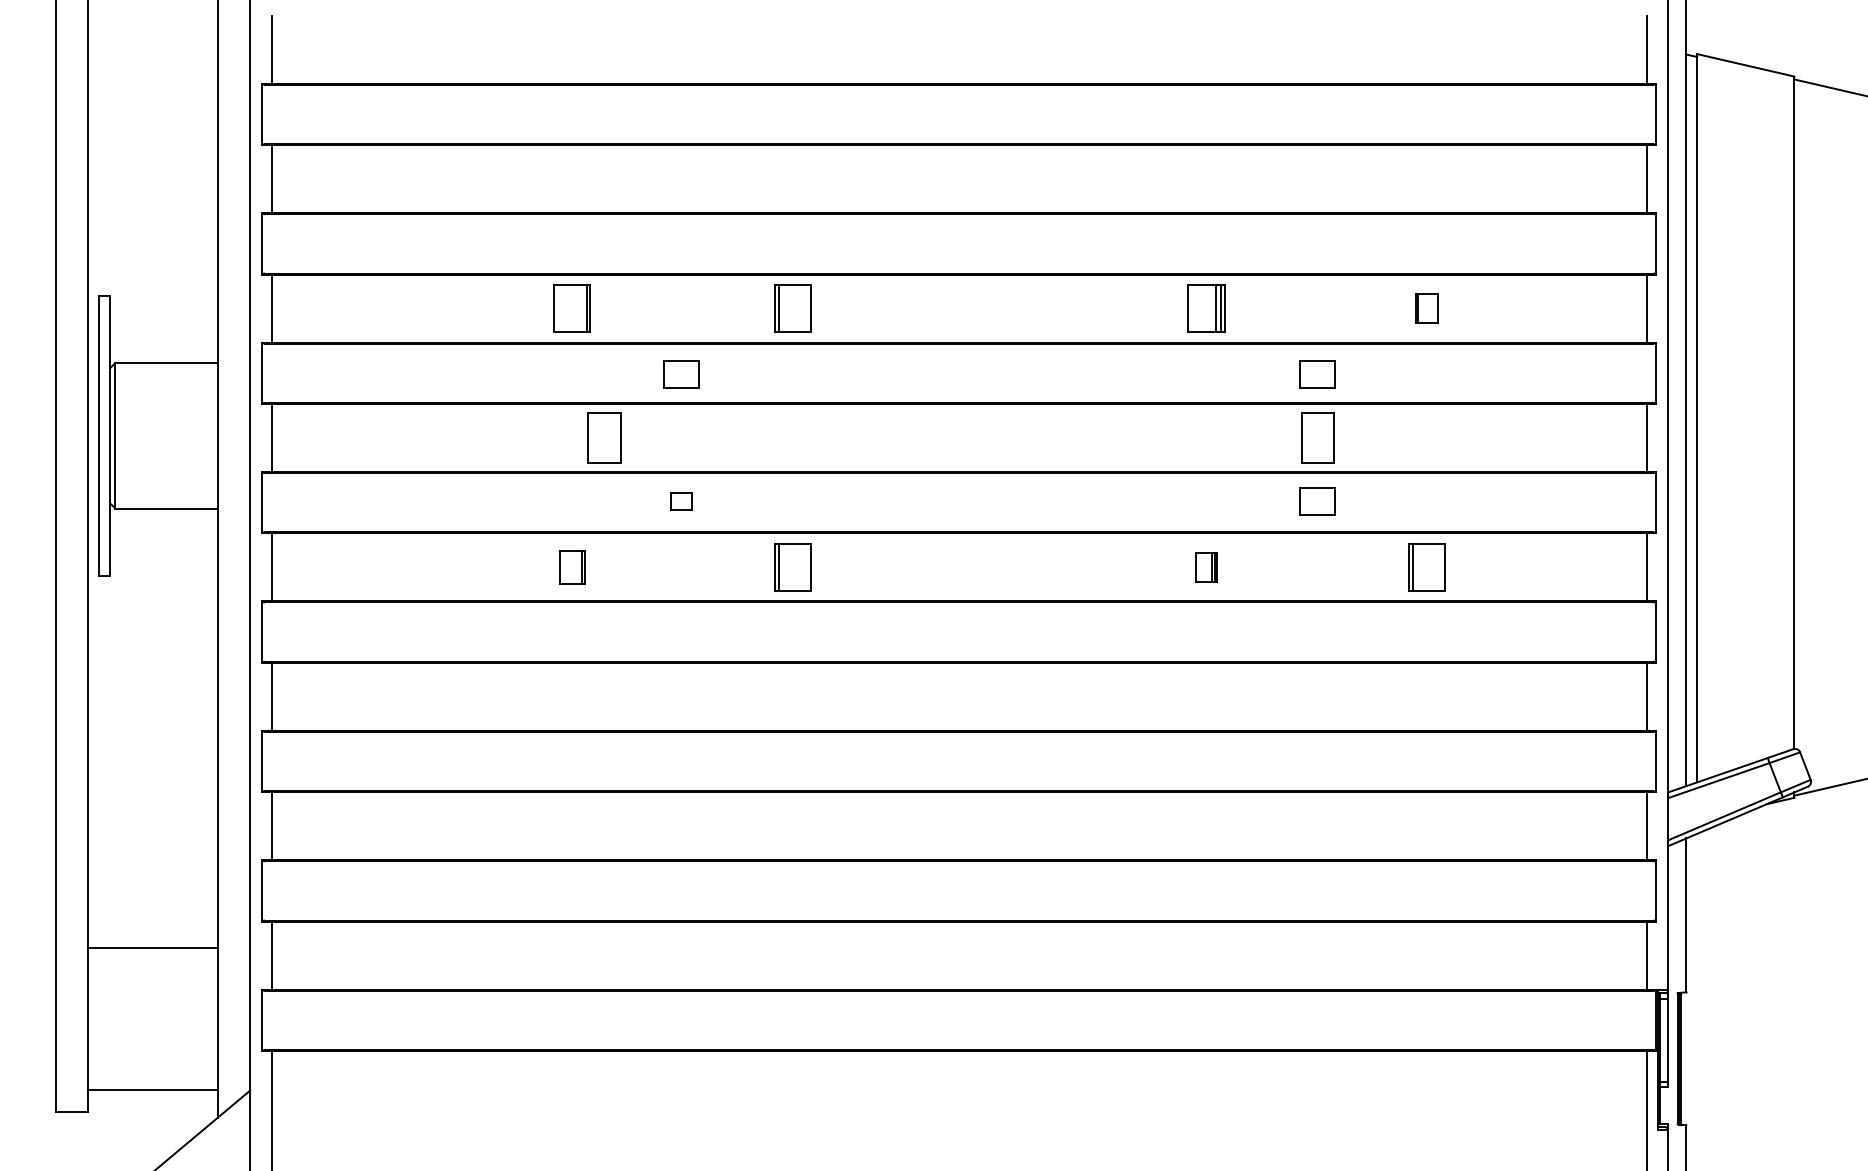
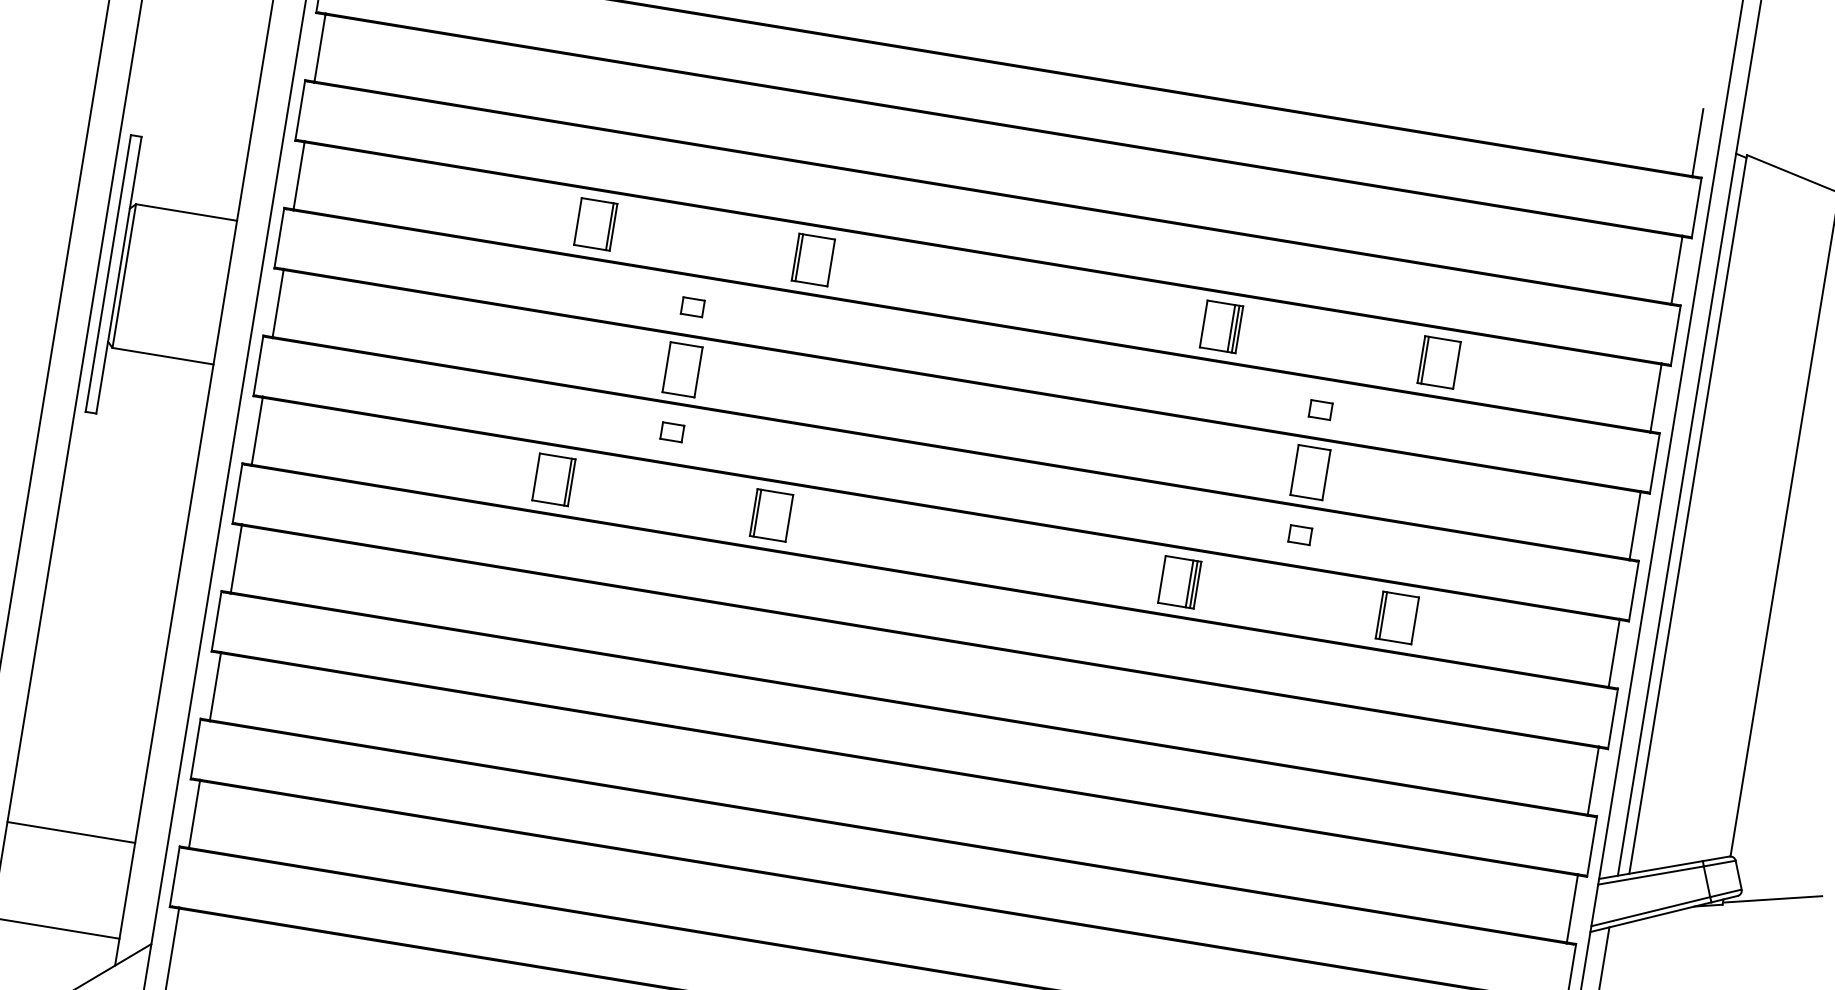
part: (1426, 308) -> (1438, 362), size x1.67
part: (681, 374) -> (692, 307), size x0.62
part: (1317, 374) -> (1320, 409), size x0.62
part: (604, 437) -> (682, 369), moved
part: (1317, 501) -> (1299, 535), size x0.62
part: (571, 567) -> (553, 479), size x1.43
part: (1206, 567) -> (1179, 582), size x1.67
line: (152, 948) -> (70, 832), moved

